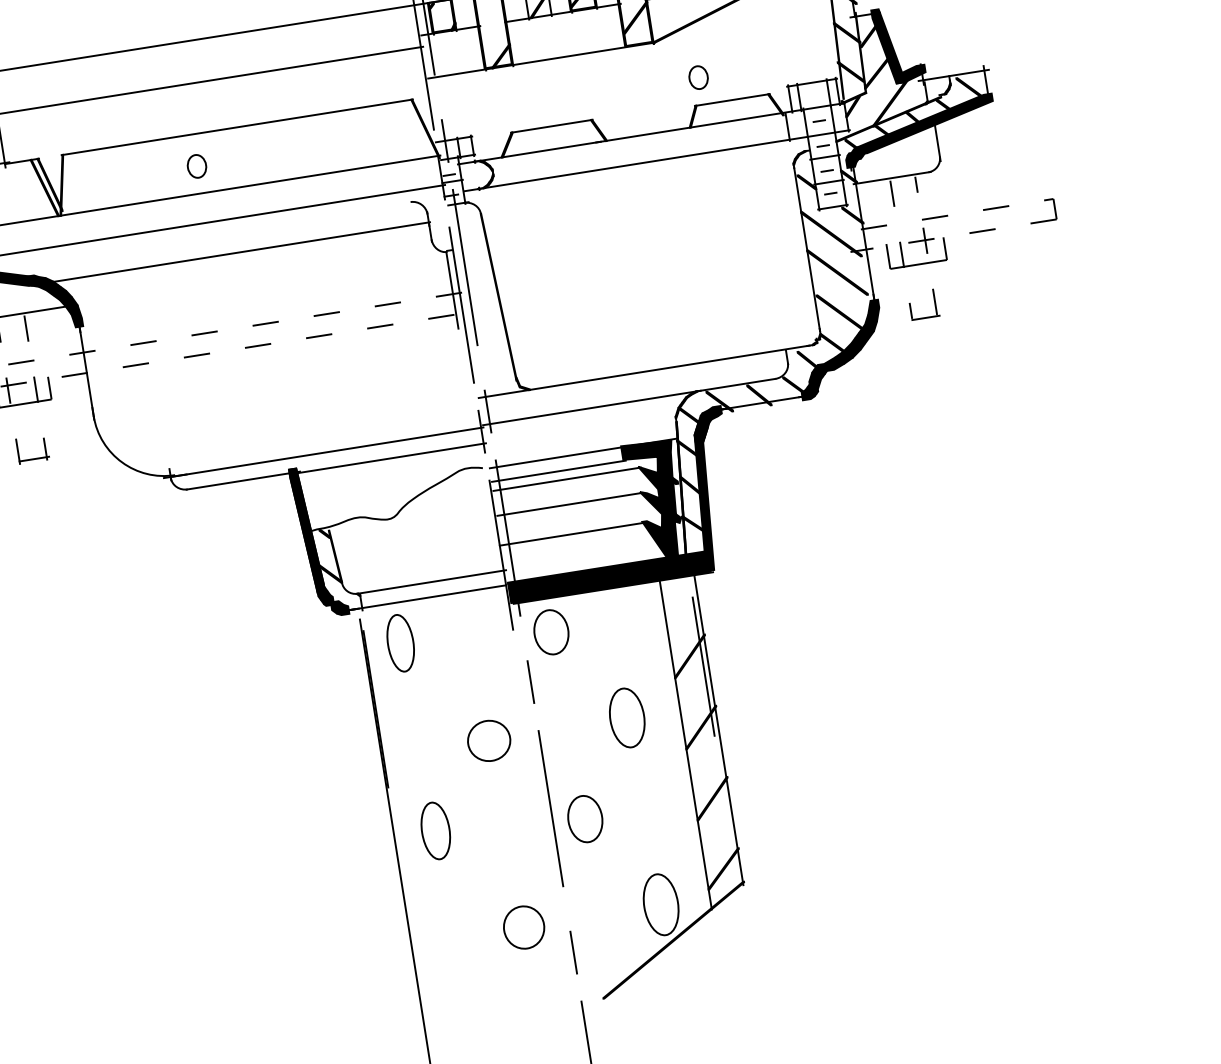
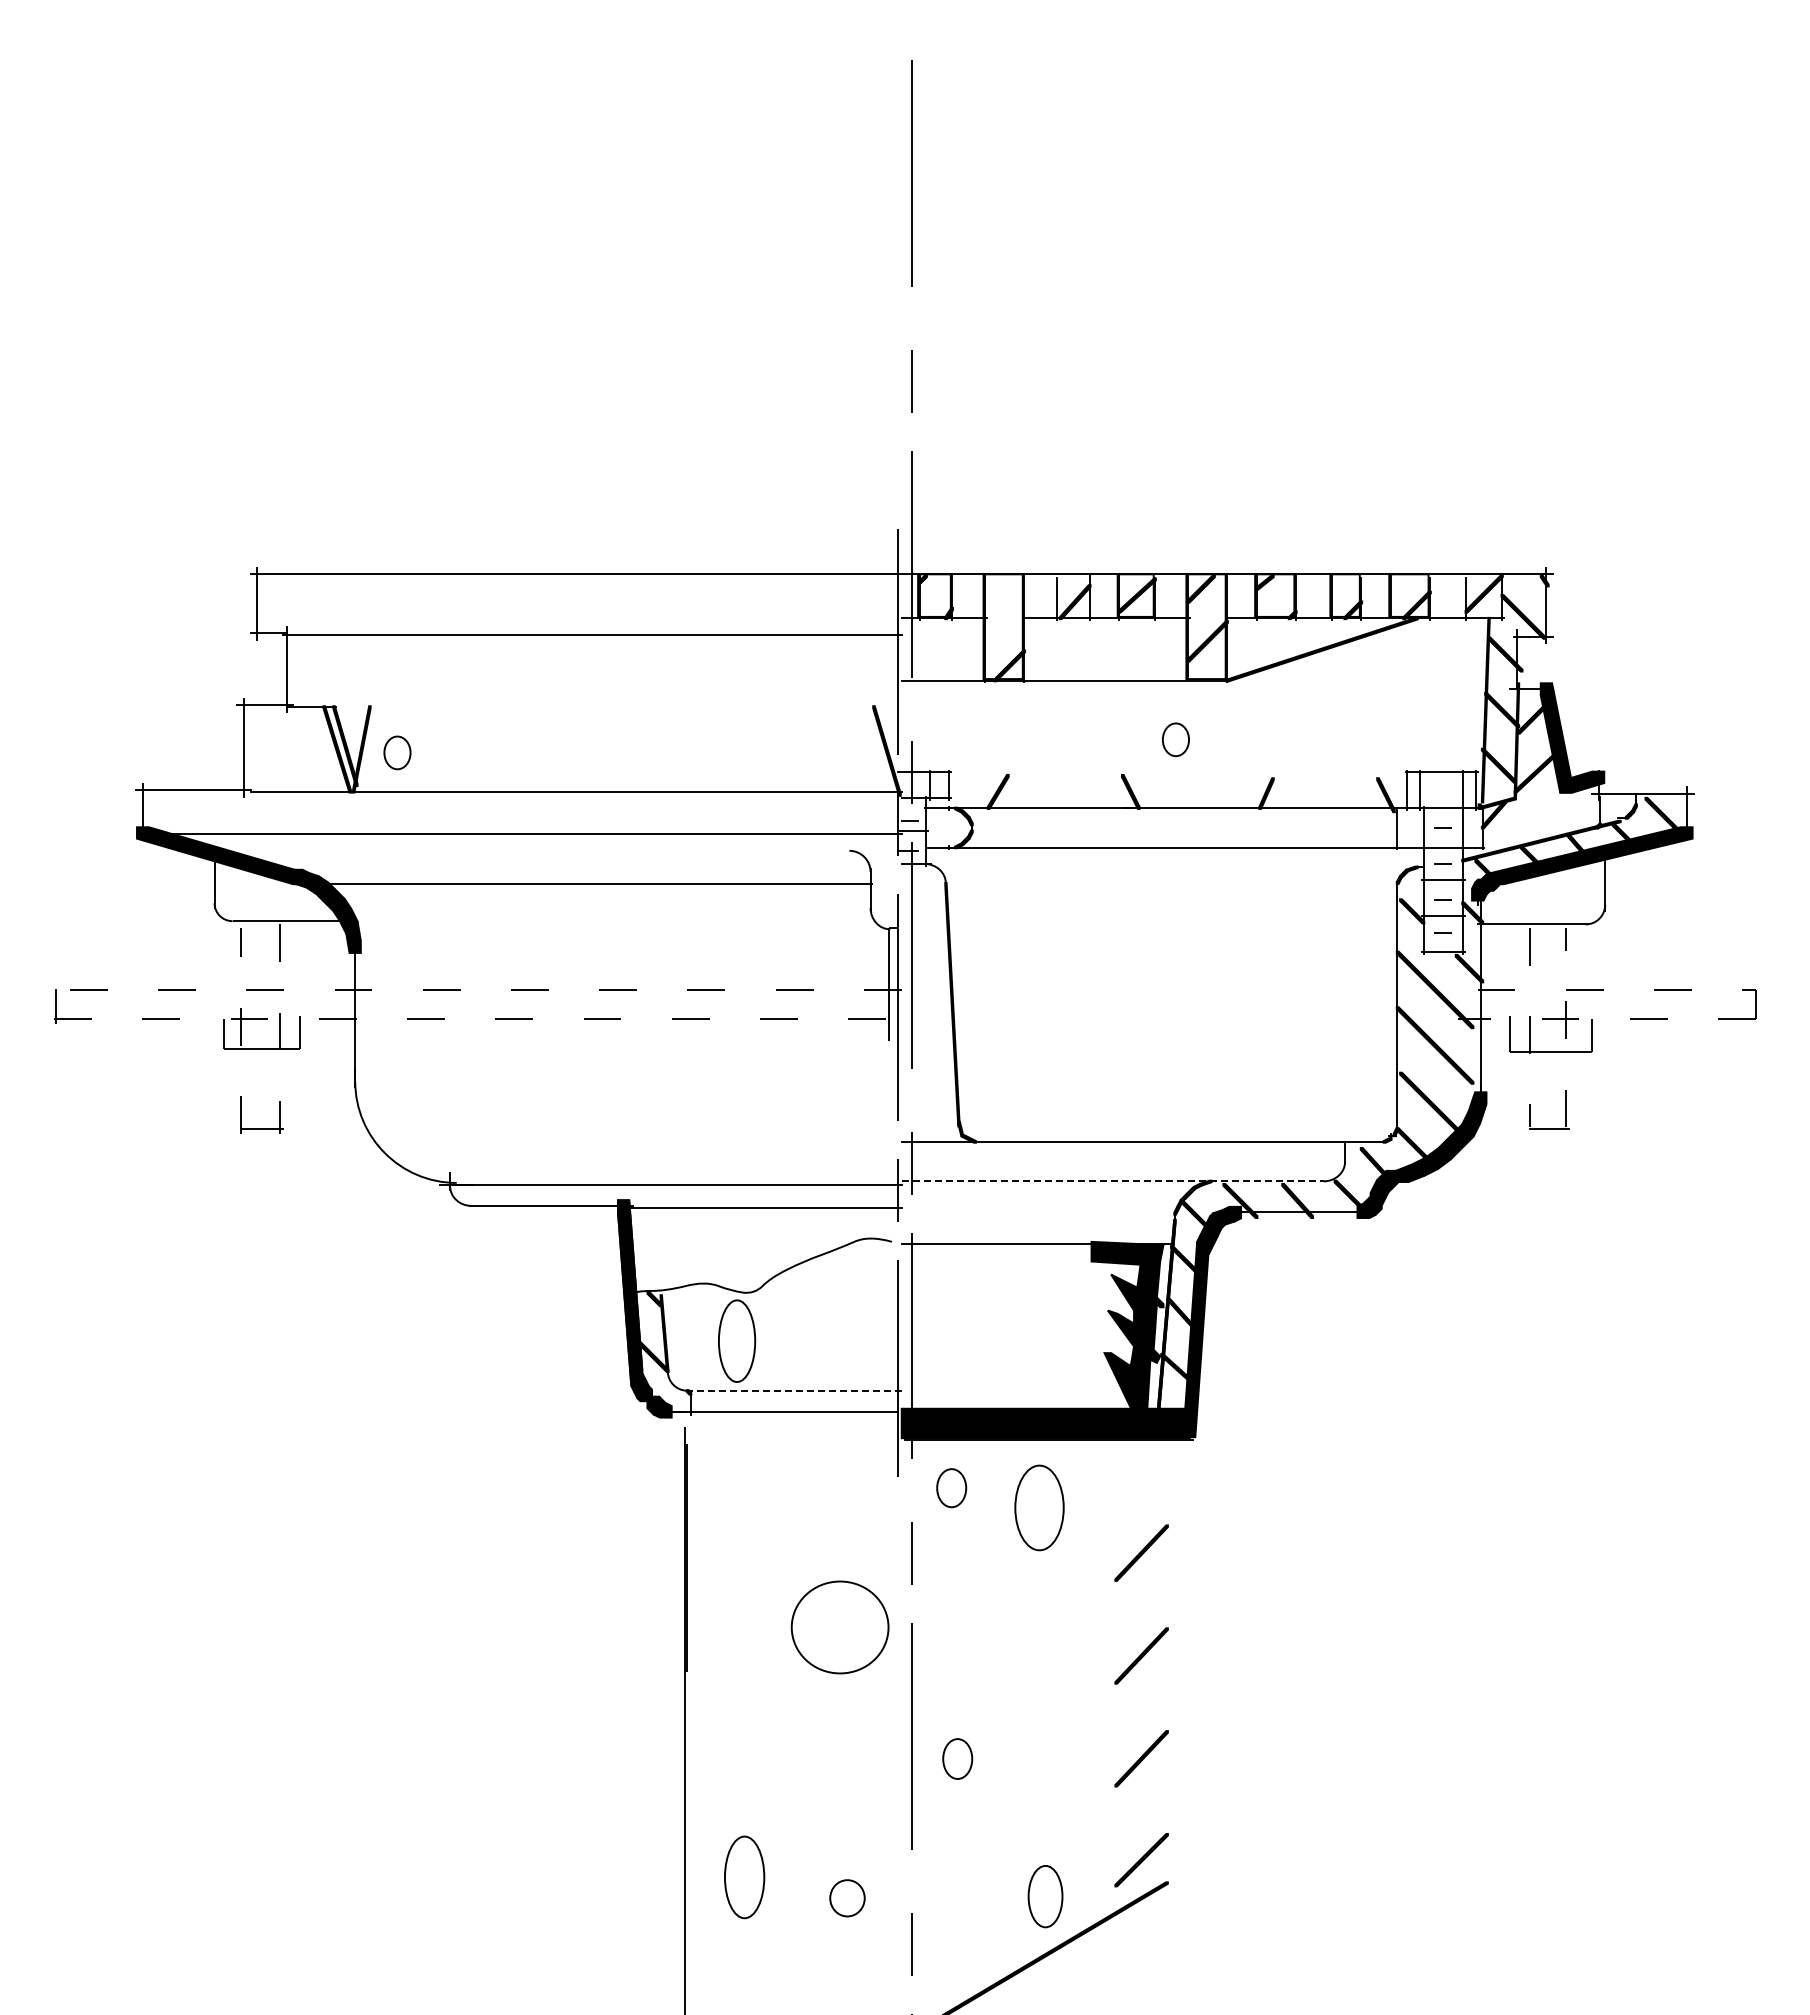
part: (698, 77) -> (1175, 739), moved
line: (732, 99) -> (1325, 778), removed
fill: (891, 101) -> (1549, 816), removed
line: (551, 126) -> (1065, 775), removed
line: (236, 127) -> (621, 706), removed
part: (196, 166) -> (397, 752), moved
line: (629, 402) -> (1113, 1181), solid -> dashed
line: (558, 471) -> (997, 1263), removed
line: (566, 479) -> (1007, 1276), removed
line: (570, 504) -> (1006, 1312), removed
line: (571, 534) -> (1002, 1354), removed
line: (431, 581) -> (793, 1390), solid -> dashed
part: (551, 631) -> (951, 1487), size x0.6
part: (400, 642) -> (737, 1340), moved
line: (703, 666) -> (1158, 1570), removed
part: (627, 717) -> (1039, 1507), moved
line: (718, 726) -> (1165, 1658), removed
part: (488, 740) -> (839, 1627), size x1.6
line: (685, 743) -> (1115, 1675), removed
part: (584, 818) -> (957, 1758), size x0.6
part: (435, 831) -> (744, 1877), moved
part: (661, 904) -> (1045, 1896), size x0.7
part: (524, 927) -> (847, 1898), size x0.6

